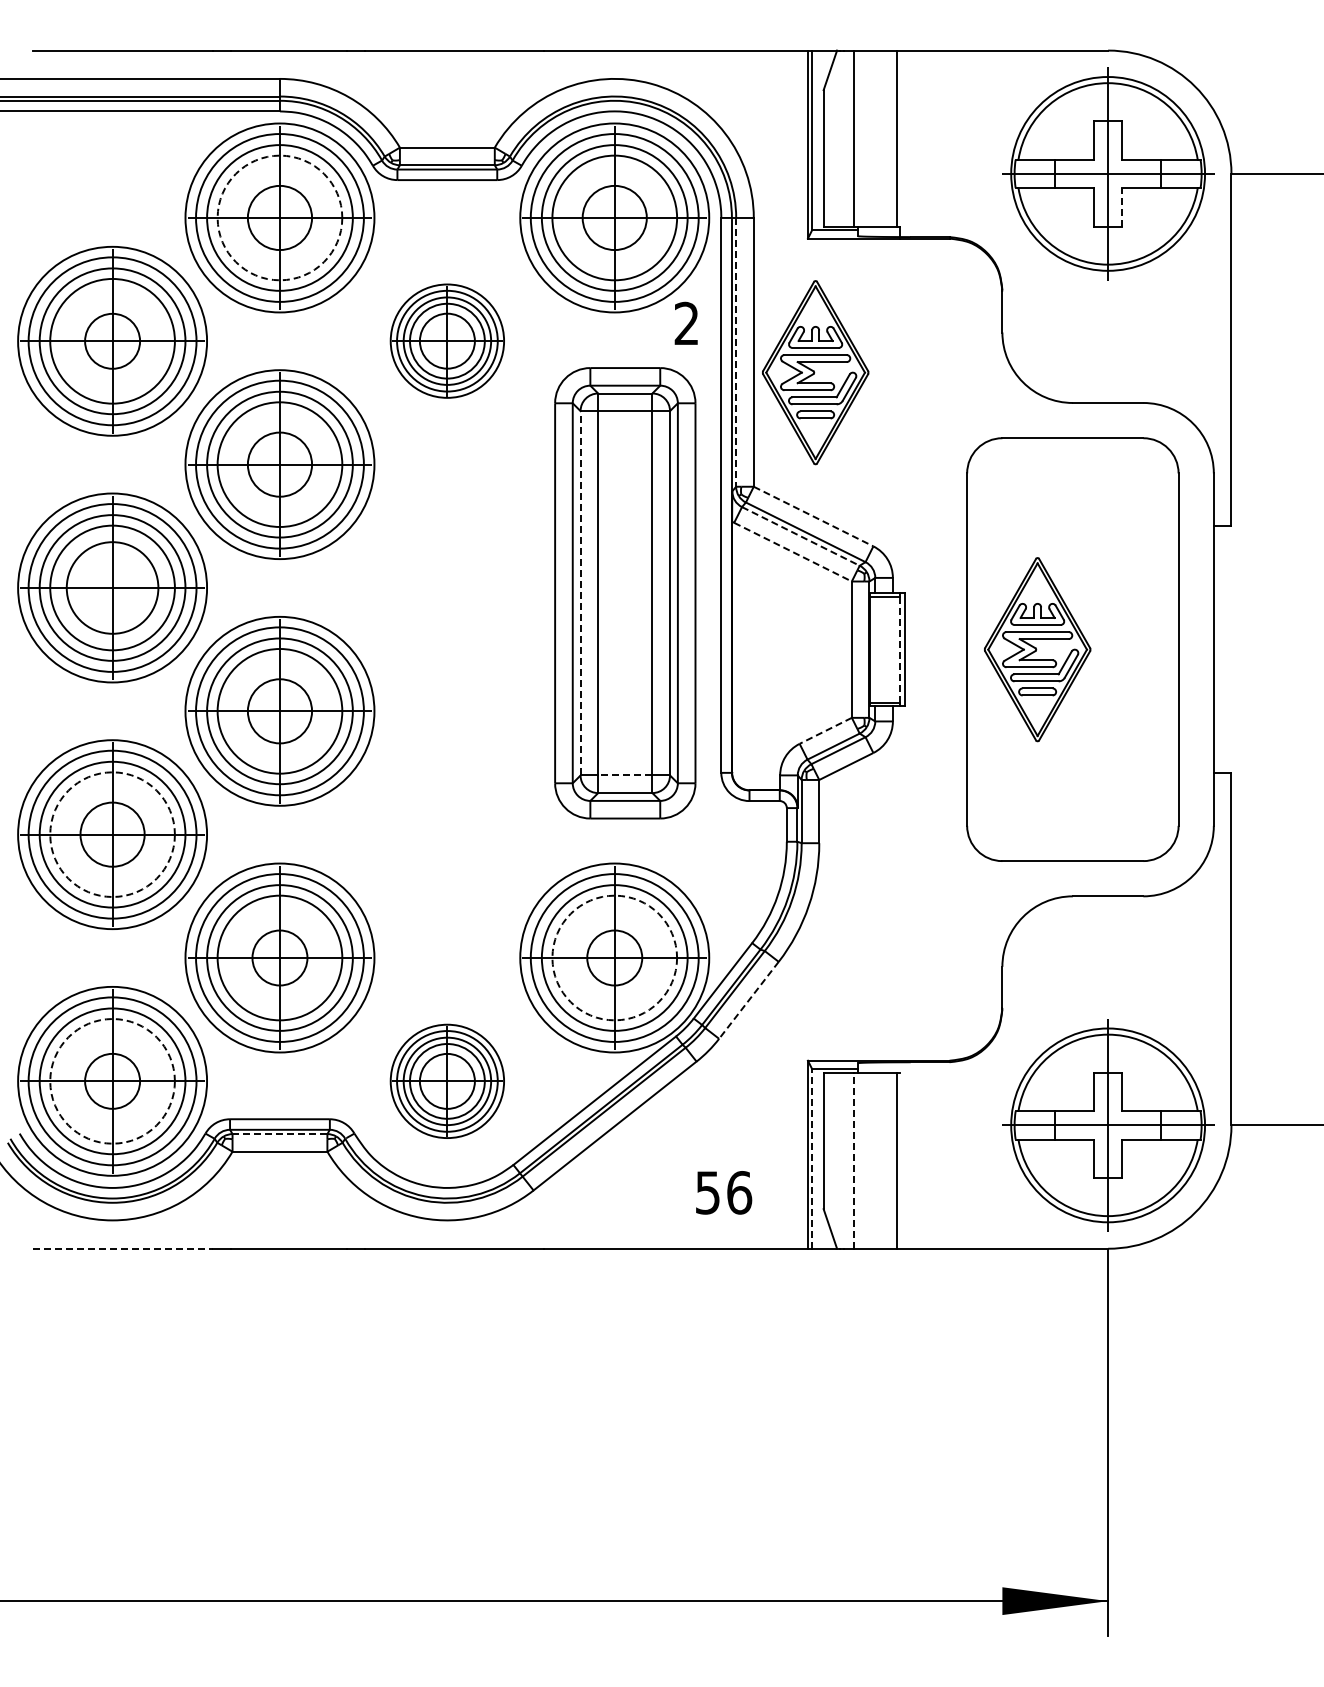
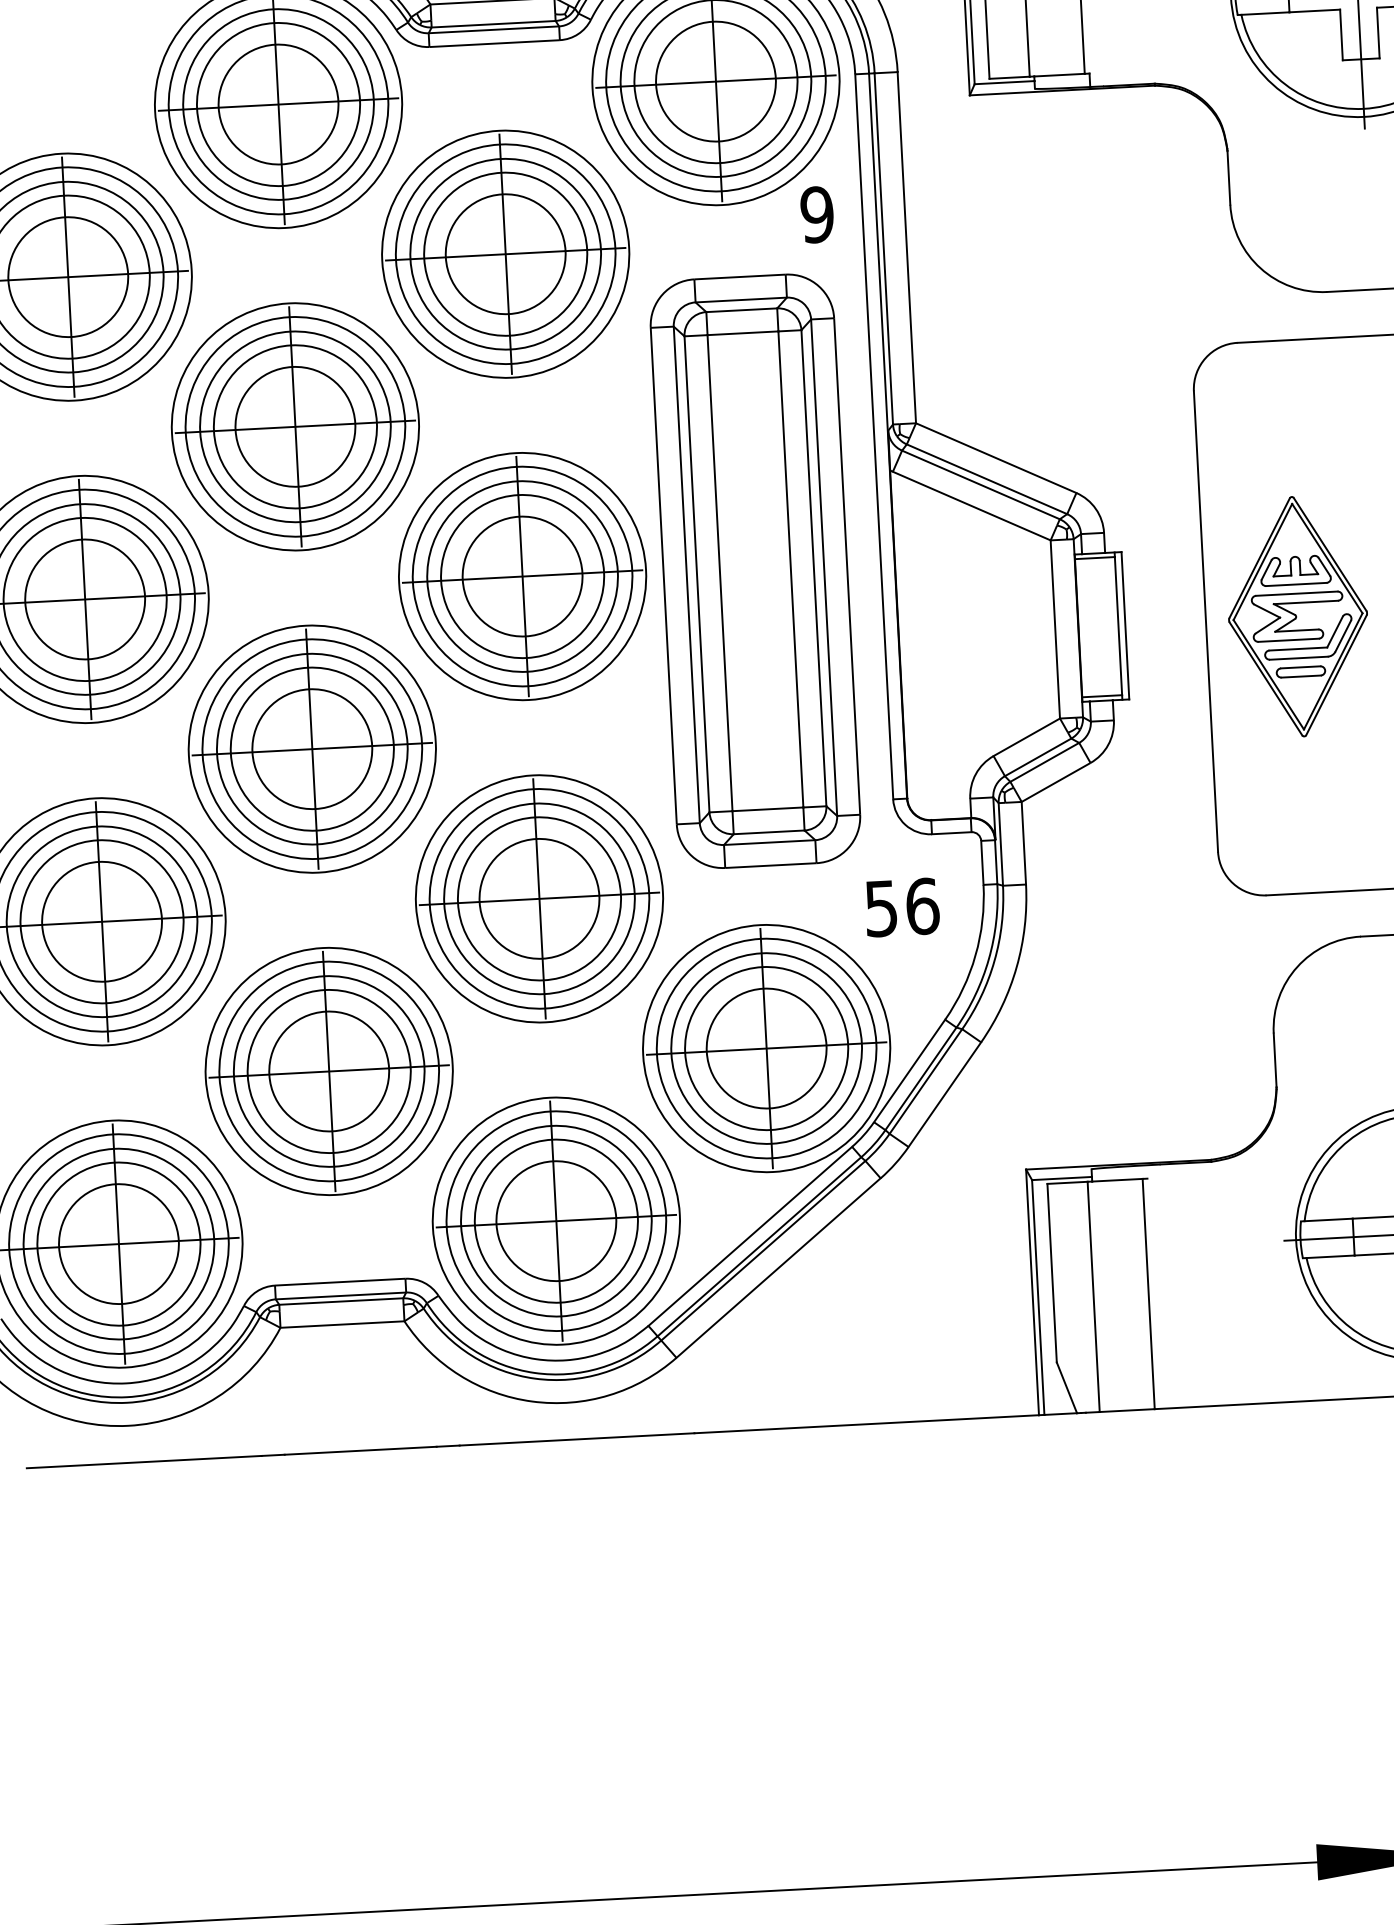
line: (1122, 206) -> (1378, 31), dashed -> solid
circle: (279, 217) -> (277, 103), dashed -> solid
circle: (279, 217) -> (277, 103), size x1.43
circle: (614, 217) -> (715, 81), size x1.43
text: (686, 323) -> (816, 214), 2 -> 9
part: (447, 340) -> (505, 253), size x1.67
circle: (112, 341) -> (68, 277), size x1.67
line: (736, 352) -> (884, 249), dashed -> solid
part: (815, 372) -> (988, 269), removed
circle: (279, 464) -> (294, 426), size x1.43
line: (813, 516) -> (996, 458), dashed -> solid
line: (800, 536) -> (980, 485), dashed -> solid
line: (793, 552) -> (972, 506), dashed -> solid
part: (447, 587) -> (522, 575), added
line: (580, 592) -> (696, 573), dashed -> solid
line: (900, 649) -> (1118, 625), dashed -> solid
circle: (279, 711) -> (311, 749), size x1.43
line: (825, 731) -> (1026, 738), dashed -> solid
line: (624, 775) -> (766, 809), dashed -> solid
circle: (112, 834) -> (101, 921), dashed -> solid
circle: (112, 834) -> (101, 921), size x1.43
part: (447, 834) -> (539, 898), added
circle: (279, 957) -> (328, 1070), size x1.67
circle: (614, 957) -> (766, 1047), dashed -> solid
circle: (614, 957) -> (766, 1047), size x1.67
line: (748, 1000) -> (944, 1094), dashed -> solid
circle: (112, 1081) -> (118, 1244), dashed -> solid
circle: (112, 1081) -> (118, 1244), size x1.67
part: (447, 1081) -> (556, 1221), size x1.67
line: (279, 1134) -> (340, 1302), dashed -> solid
line: (812, 1158) -> (1038, 1296), dashed -> solid
line: (854, 1160) -> (1093, 1296), dashed -> solid
text: (724, 1192) -> (903, 907), moved
line: (123, 1248) -> (144, 1461), dashed -> solid

